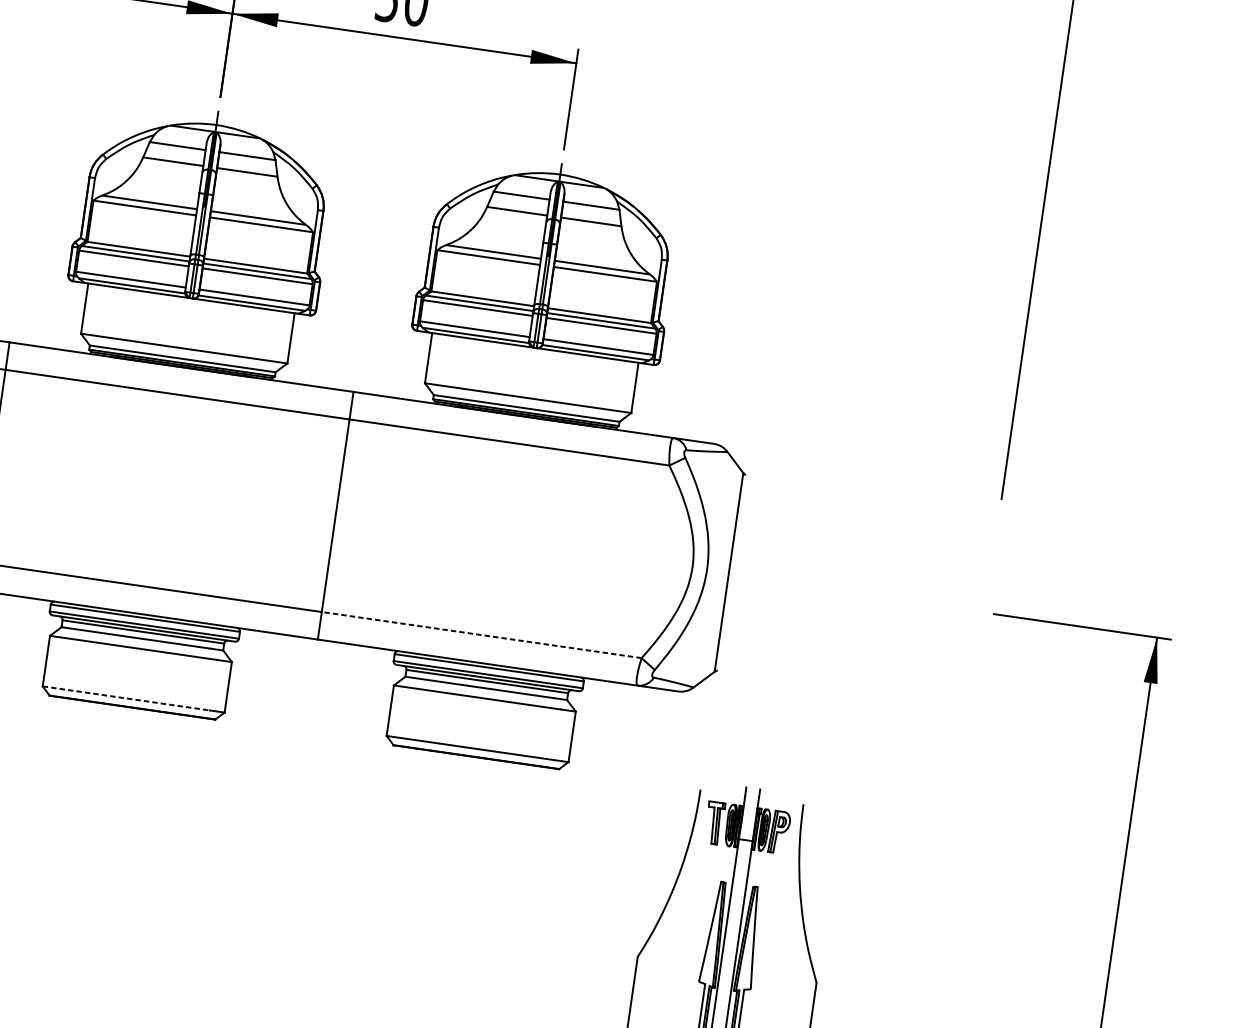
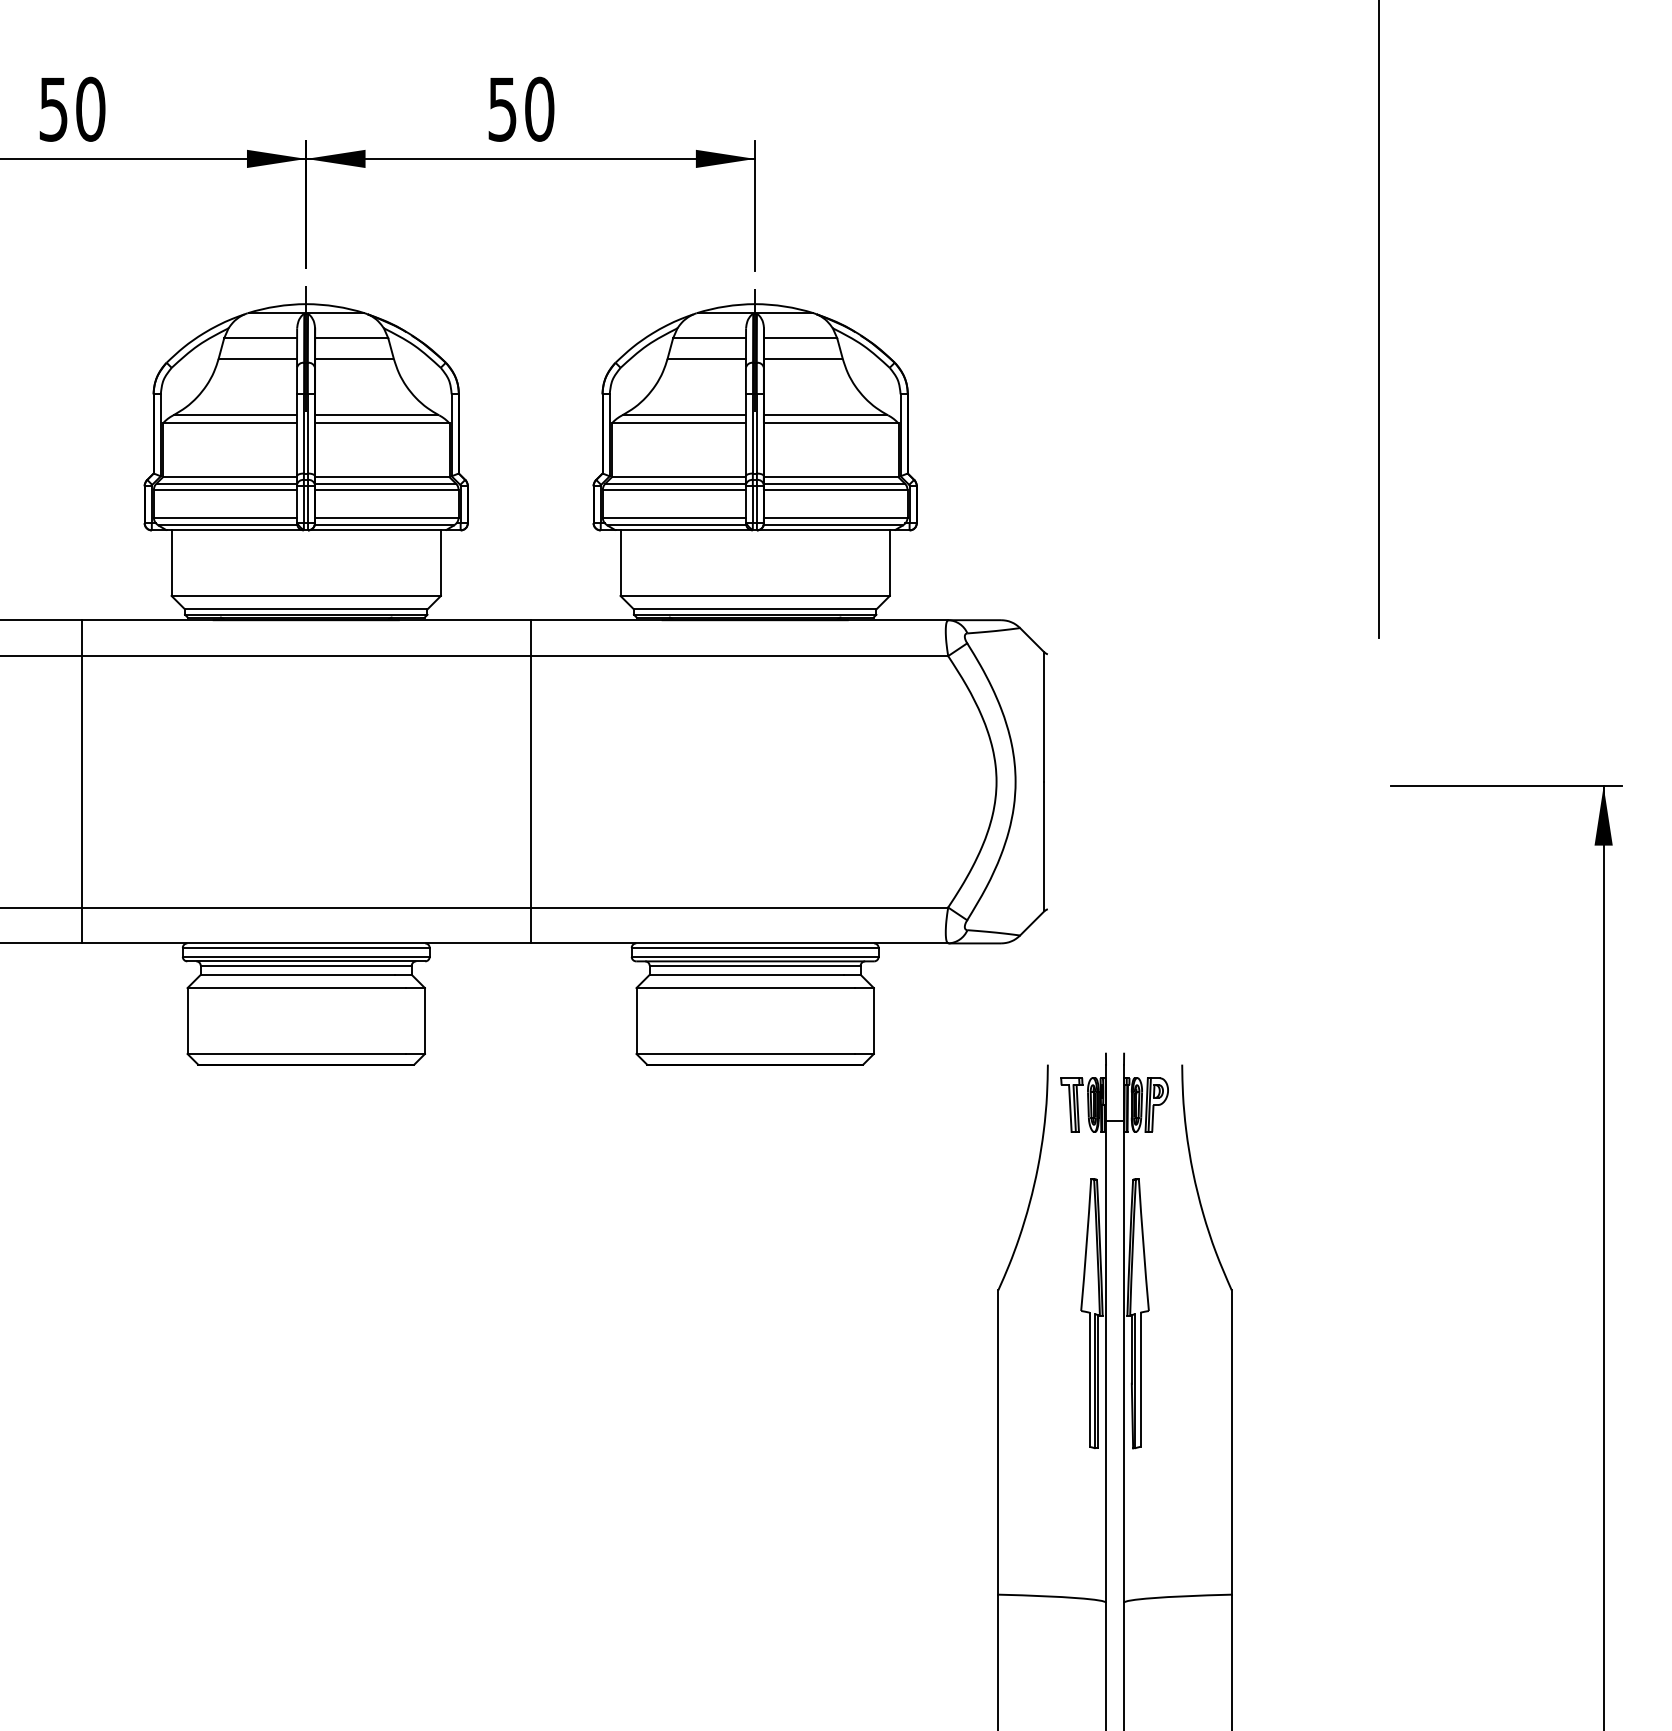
line: (481, 635) -> (739, 907), dashed -> solid
line: (126, 698) -> (297, 1054), dashed -> solid

